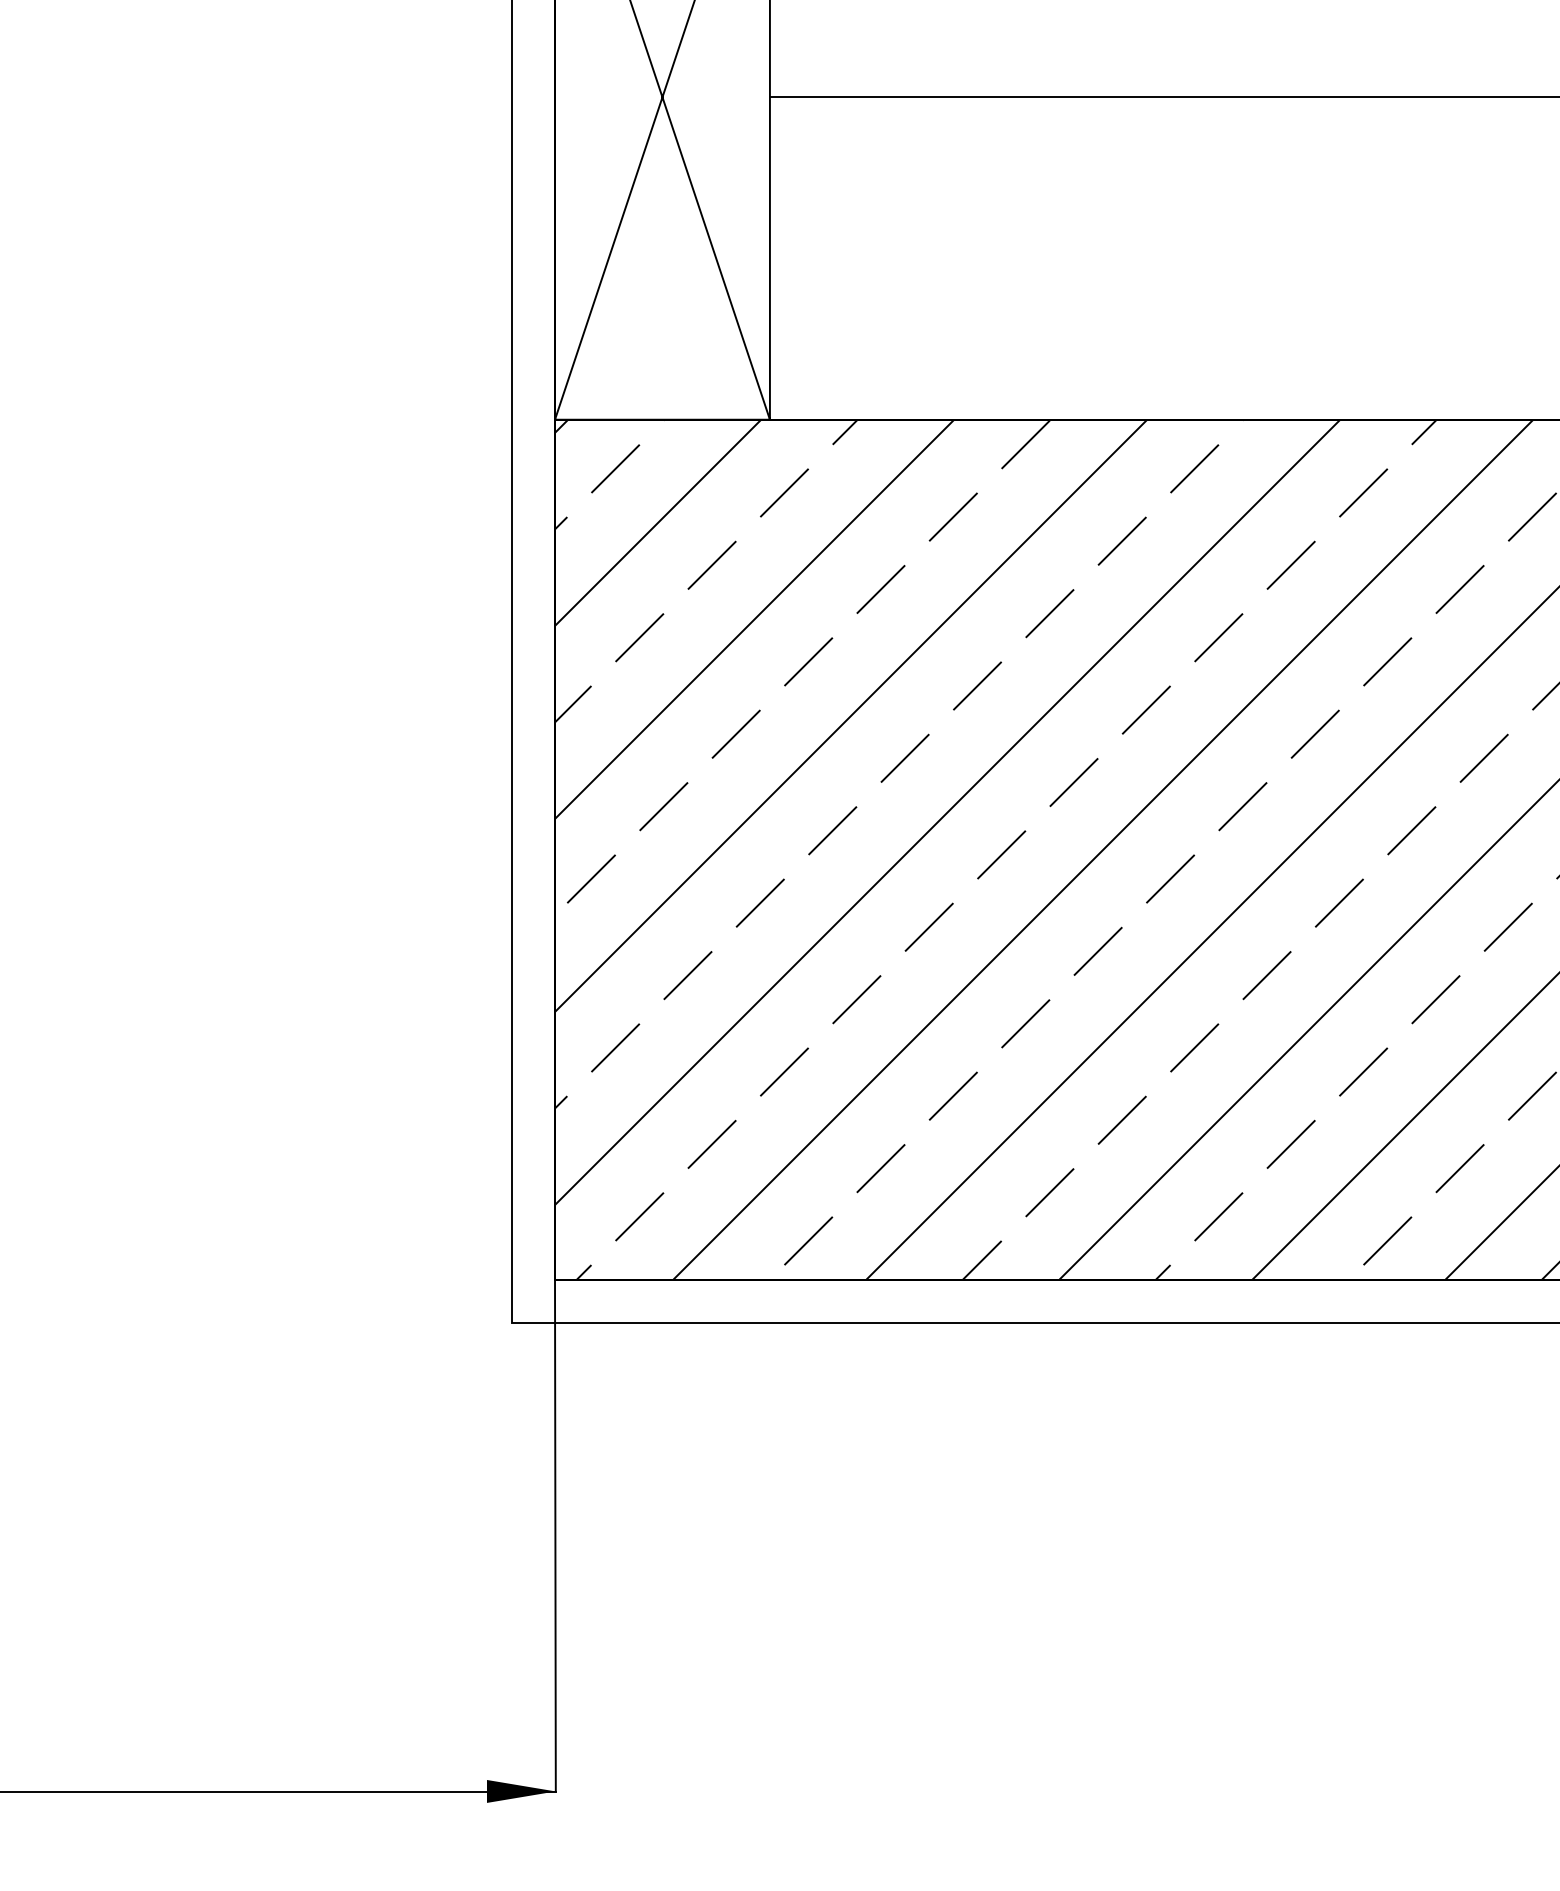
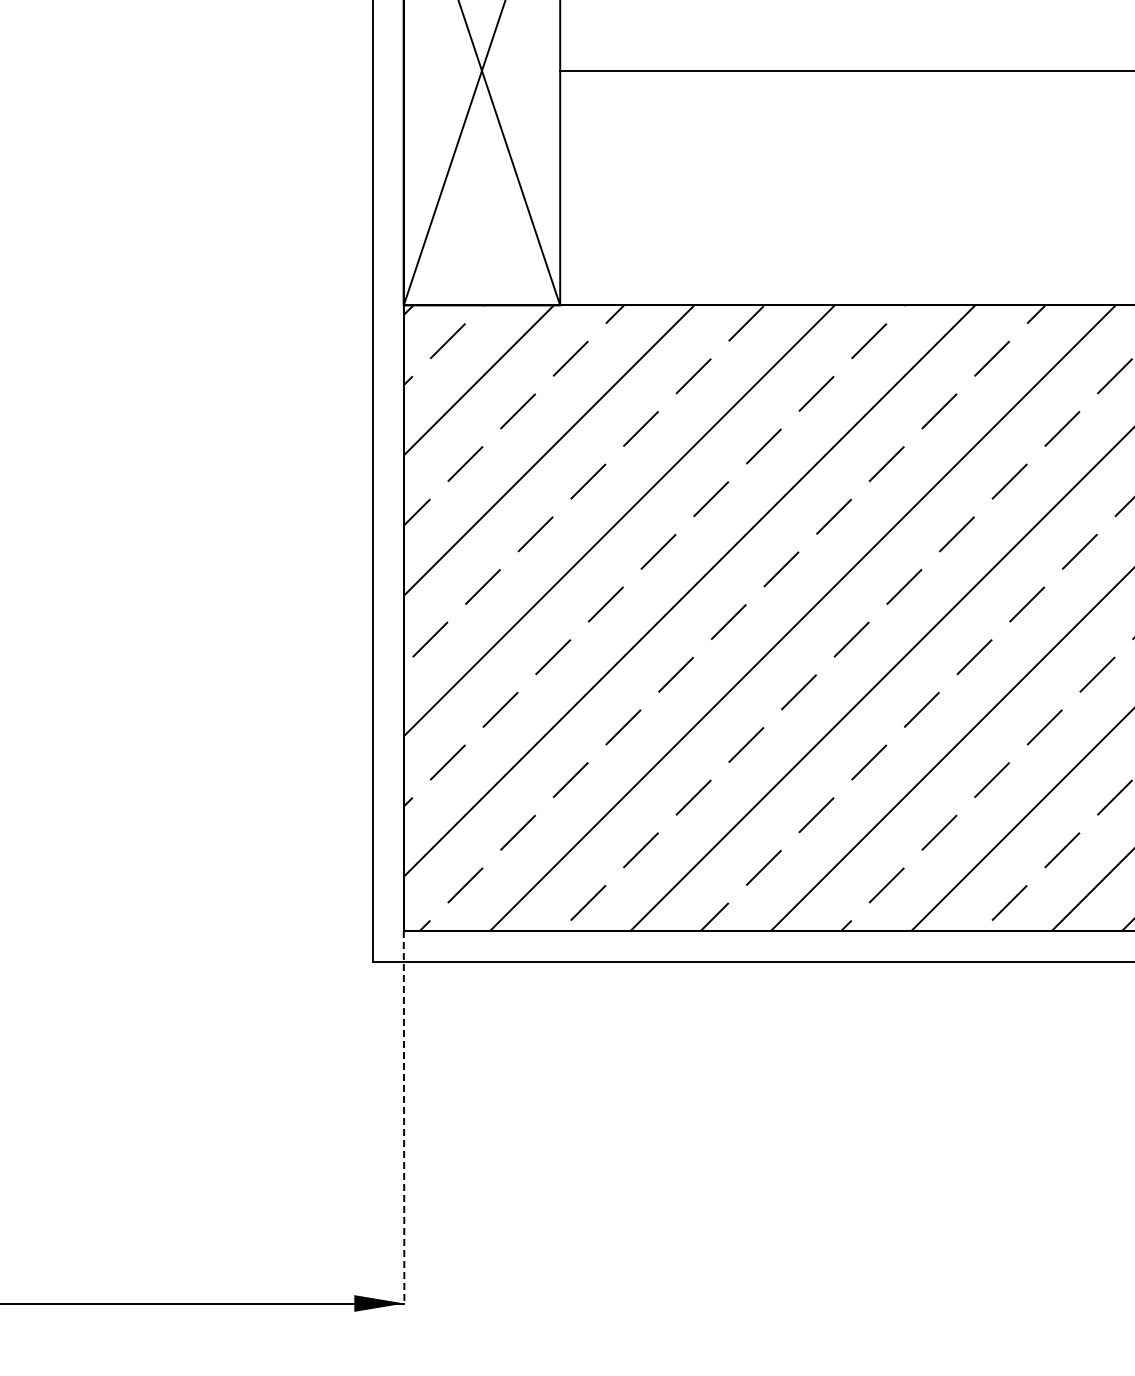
line: (555, 1535) -> (404, 1117), solid -> dashed

